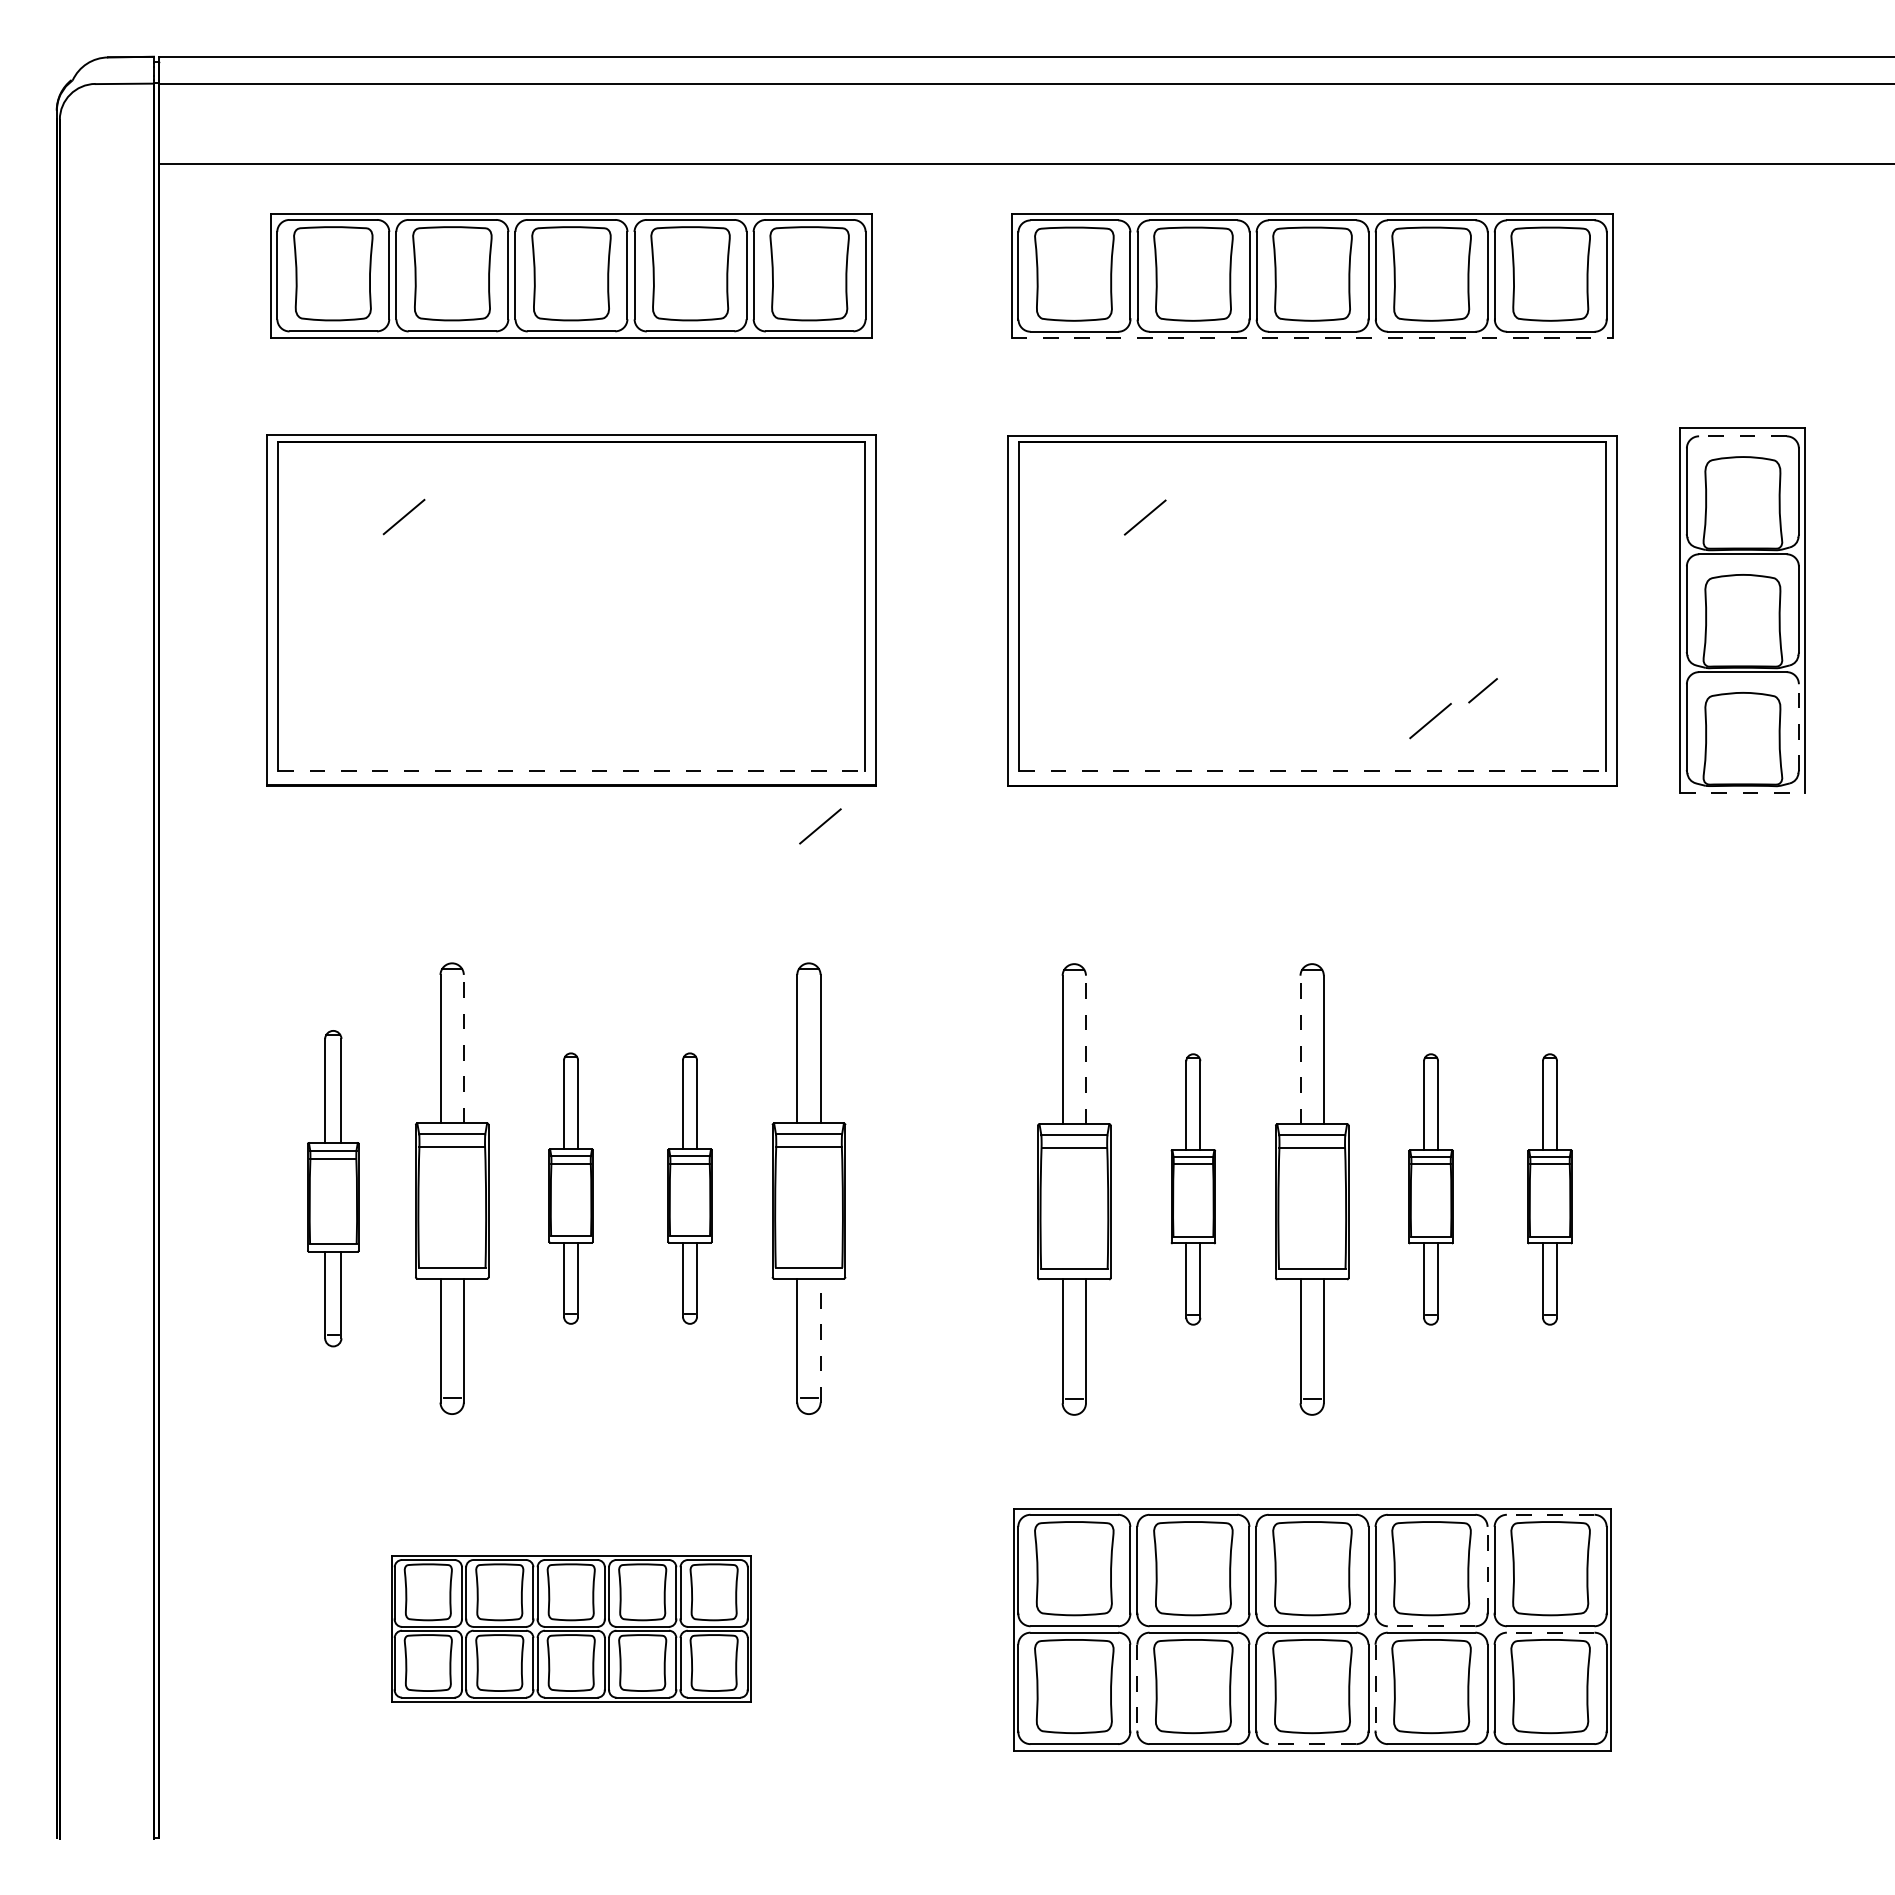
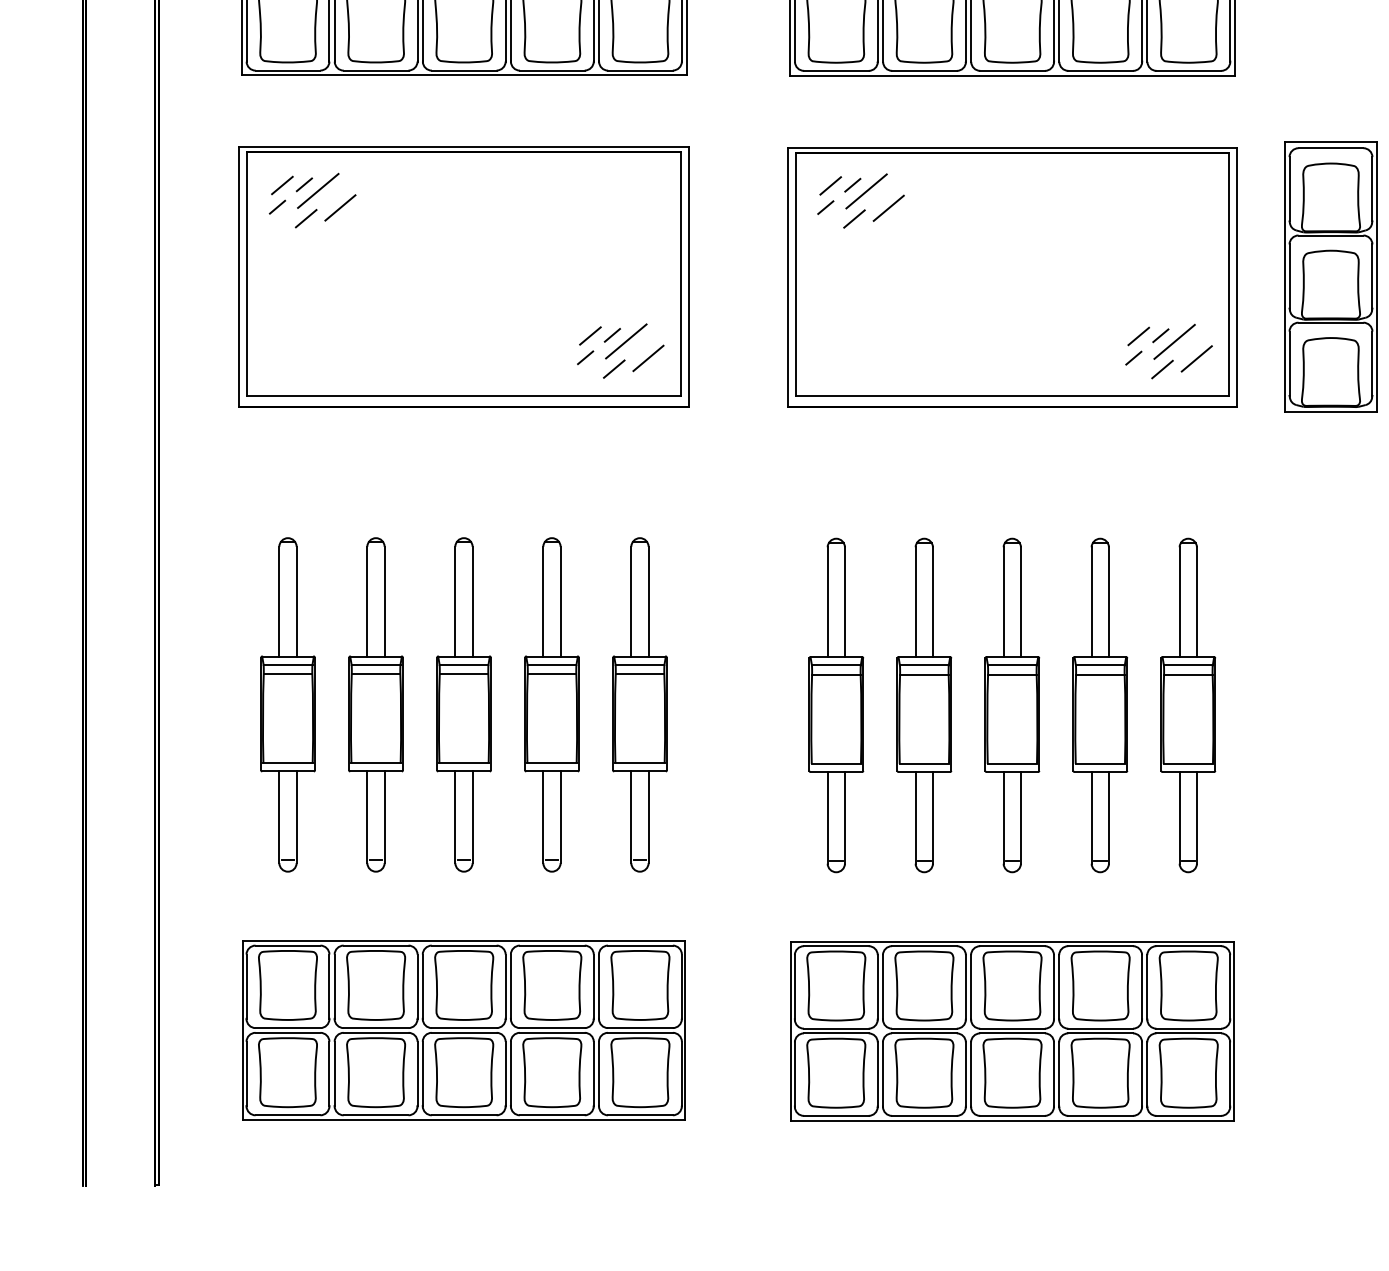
line: (1312, 338) -> (1012, 75), dashed -> solid
line: (1742, 436) -> (1330, 148), dashed -> solid
line: (355, 485) -> (304, 184), added
line: (1096, 485) -> (852, 184), added
line: (325, 486) -> (282, 185), added
line: (1066, 487) -> (830, 186), added
line: (373, 494) -> (317, 191), added
line: (1114, 494) -> (866, 191), added
line: (318, 515) -> (277, 206), added
line: (1059, 516) -> (825, 207), added
line: (357, 531) -> (305, 218), added
line: (1098, 531) -> (854, 218), added
line: (771, 688) -> (612, 334), added
line: (741, 689) -> (590, 335), added
line: (1512, 689) -> (1160, 335), added
line: (790, 697) -> (626, 341), added
line: (1531, 698) -> (1174, 342), added
line: (735, 719) -> (585, 357), added
line: (1476, 719) -> (1133, 357), added
line: (1430, 721) -> (1196, 359), moved
line: (1798, 727) -> (1372, 363), dashed -> solid
line: (774, 734) -> (614, 368), added
line: (1515, 735) -> (1162, 369), added
line: (571, 770) -> (464, 395), dashed -> solid
line: (1313, 771) -> (1013, 396), dashed -> solid
line: (1742, 792) -> (1330, 411), dashed -> solid
line: (820, 826) -> (648, 358), moved
line: (463, 1048) -> (384, 601), dashed -> solid
line: (1085, 1049) -> (844, 601), dashed -> solid
line: (1300, 1049) -> (1003, 601), dashed -> solid
part: (333, 1188) -> (288, 704), size x1.43
part: (570, 1188) -> (463, 704), size x1.67
part: (689, 1188) -> (551, 704), size x1.67
part: (1193, 1189) -> (924, 705), size x1.67
part: (1430, 1189) -> (1099, 705), size x1.67
part: (1549, 1189) -> (1187, 705), size x1.67
line: (820, 1340) -> (648, 817), dashed -> solid
line: (1550, 1514) -> (1188, 945), dashed -> solid
line: (1487, 1569) -> (1142, 986), dashed -> solid
line: (1431, 1626) -> (1100, 1028), dashed -> solid
part: (570, 1628) -> (463, 1030), size x1.67
line: (1550, 1632) -> (1188, 1033), dashed -> solid
line: (1137, 1688) -> (883, 1074), dashed -> solid
line: (1375, 1688) -> (1059, 1074), dashed -> solid
line: (1312, 1744) -> (1012, 1116), dashed -> solid

